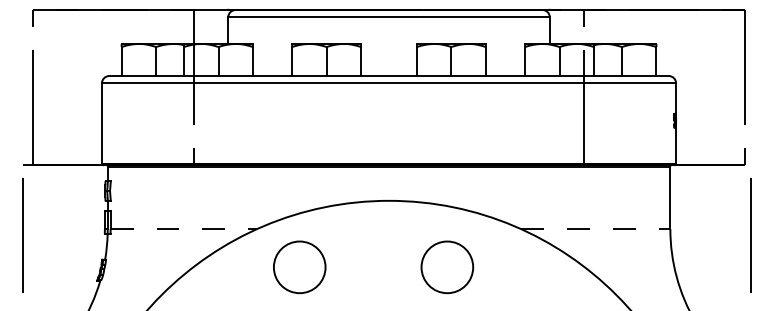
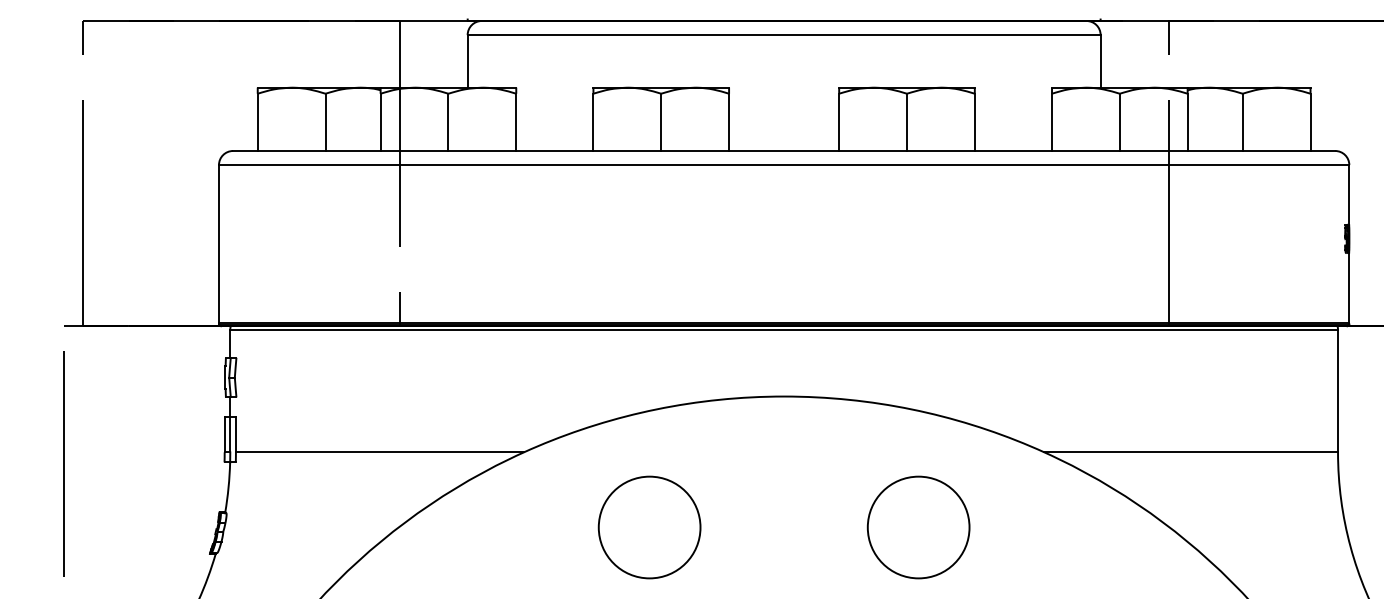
line: (184, 229) -> (381, 452), dashed -> solid
line: (595, 229) -> (1190, 452), dashed -> solid
circle: (299, 267) -> (649, 527), moved
circle: (447, 267) -> (918, 527), moved

